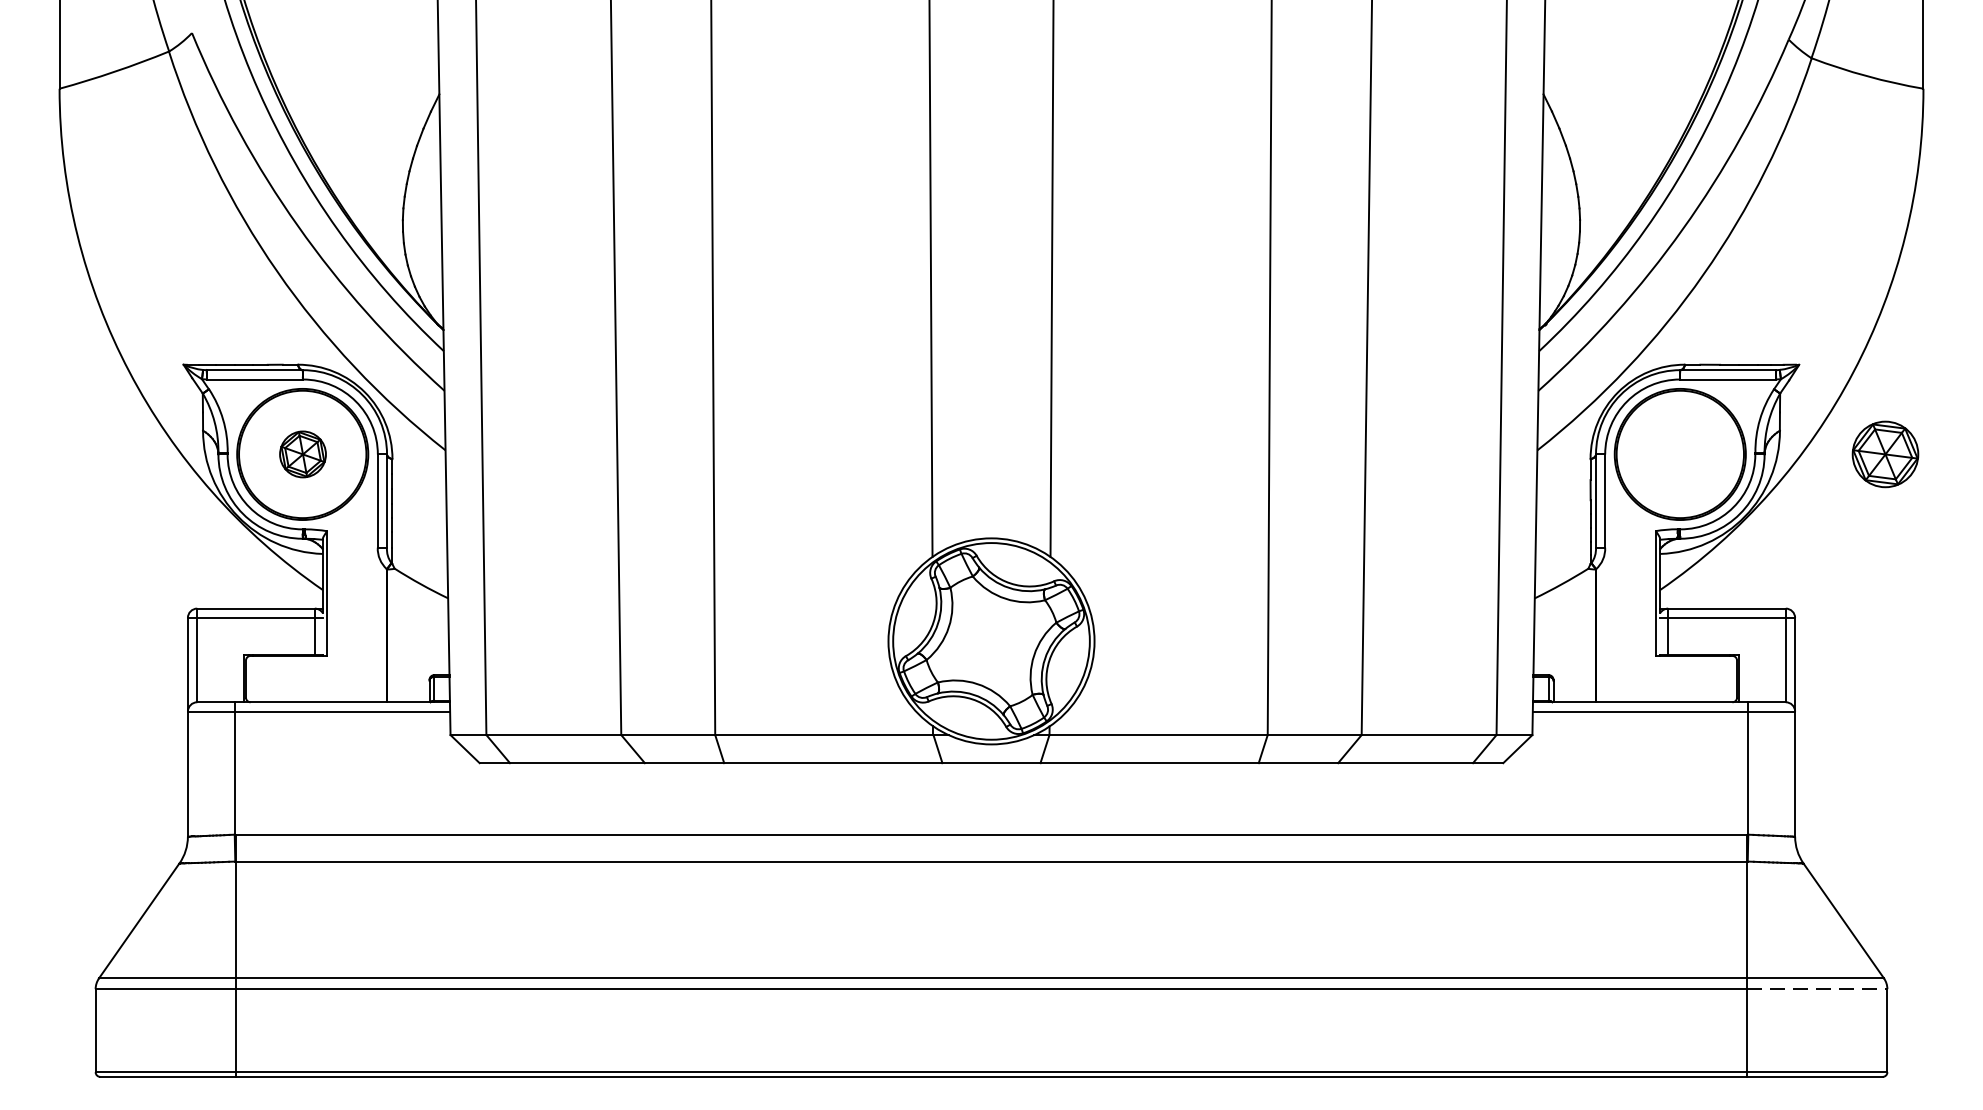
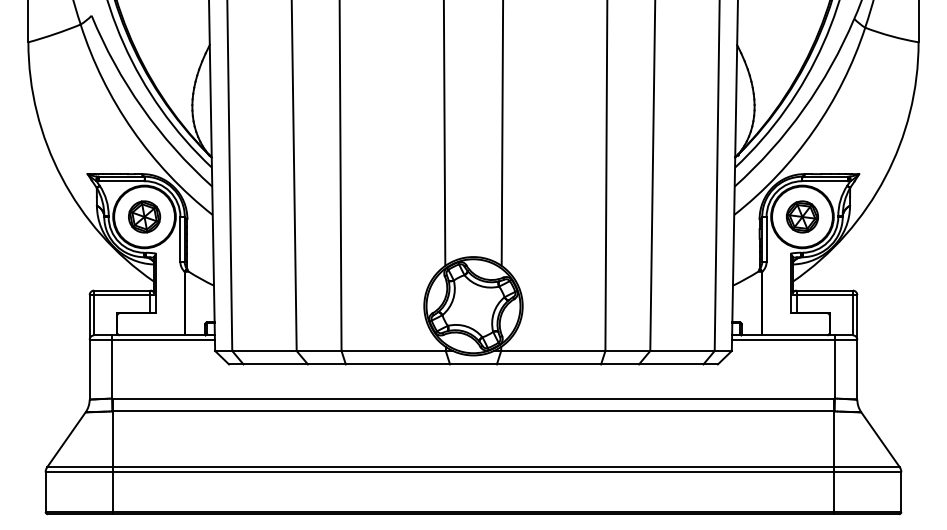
part: (302, 453) -> (144, 216), size x1.43
part: (1883, 453) -> (801, 216), moved
line: (1816, 989) -> (867, 472), dashed -> solid

